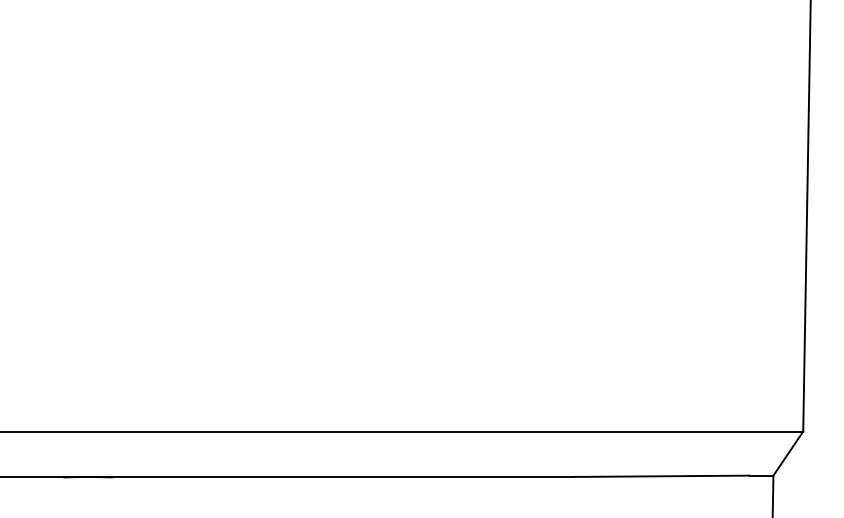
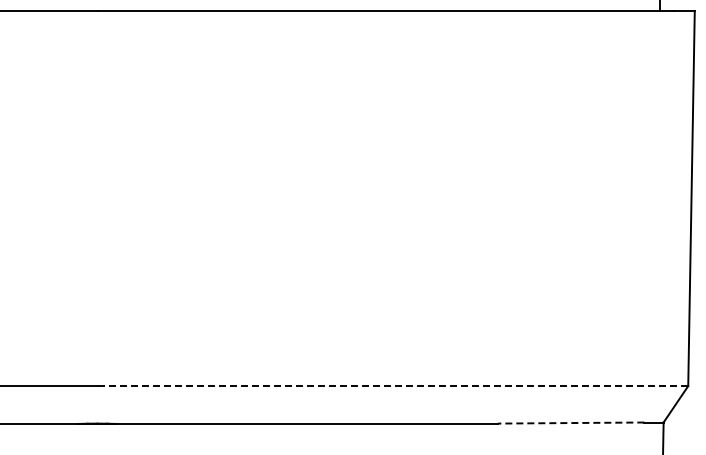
line: (445, 432) -> (392, 386), solid -> dashed
line: (660, 476) -> (570, 423), solid -> dashed

